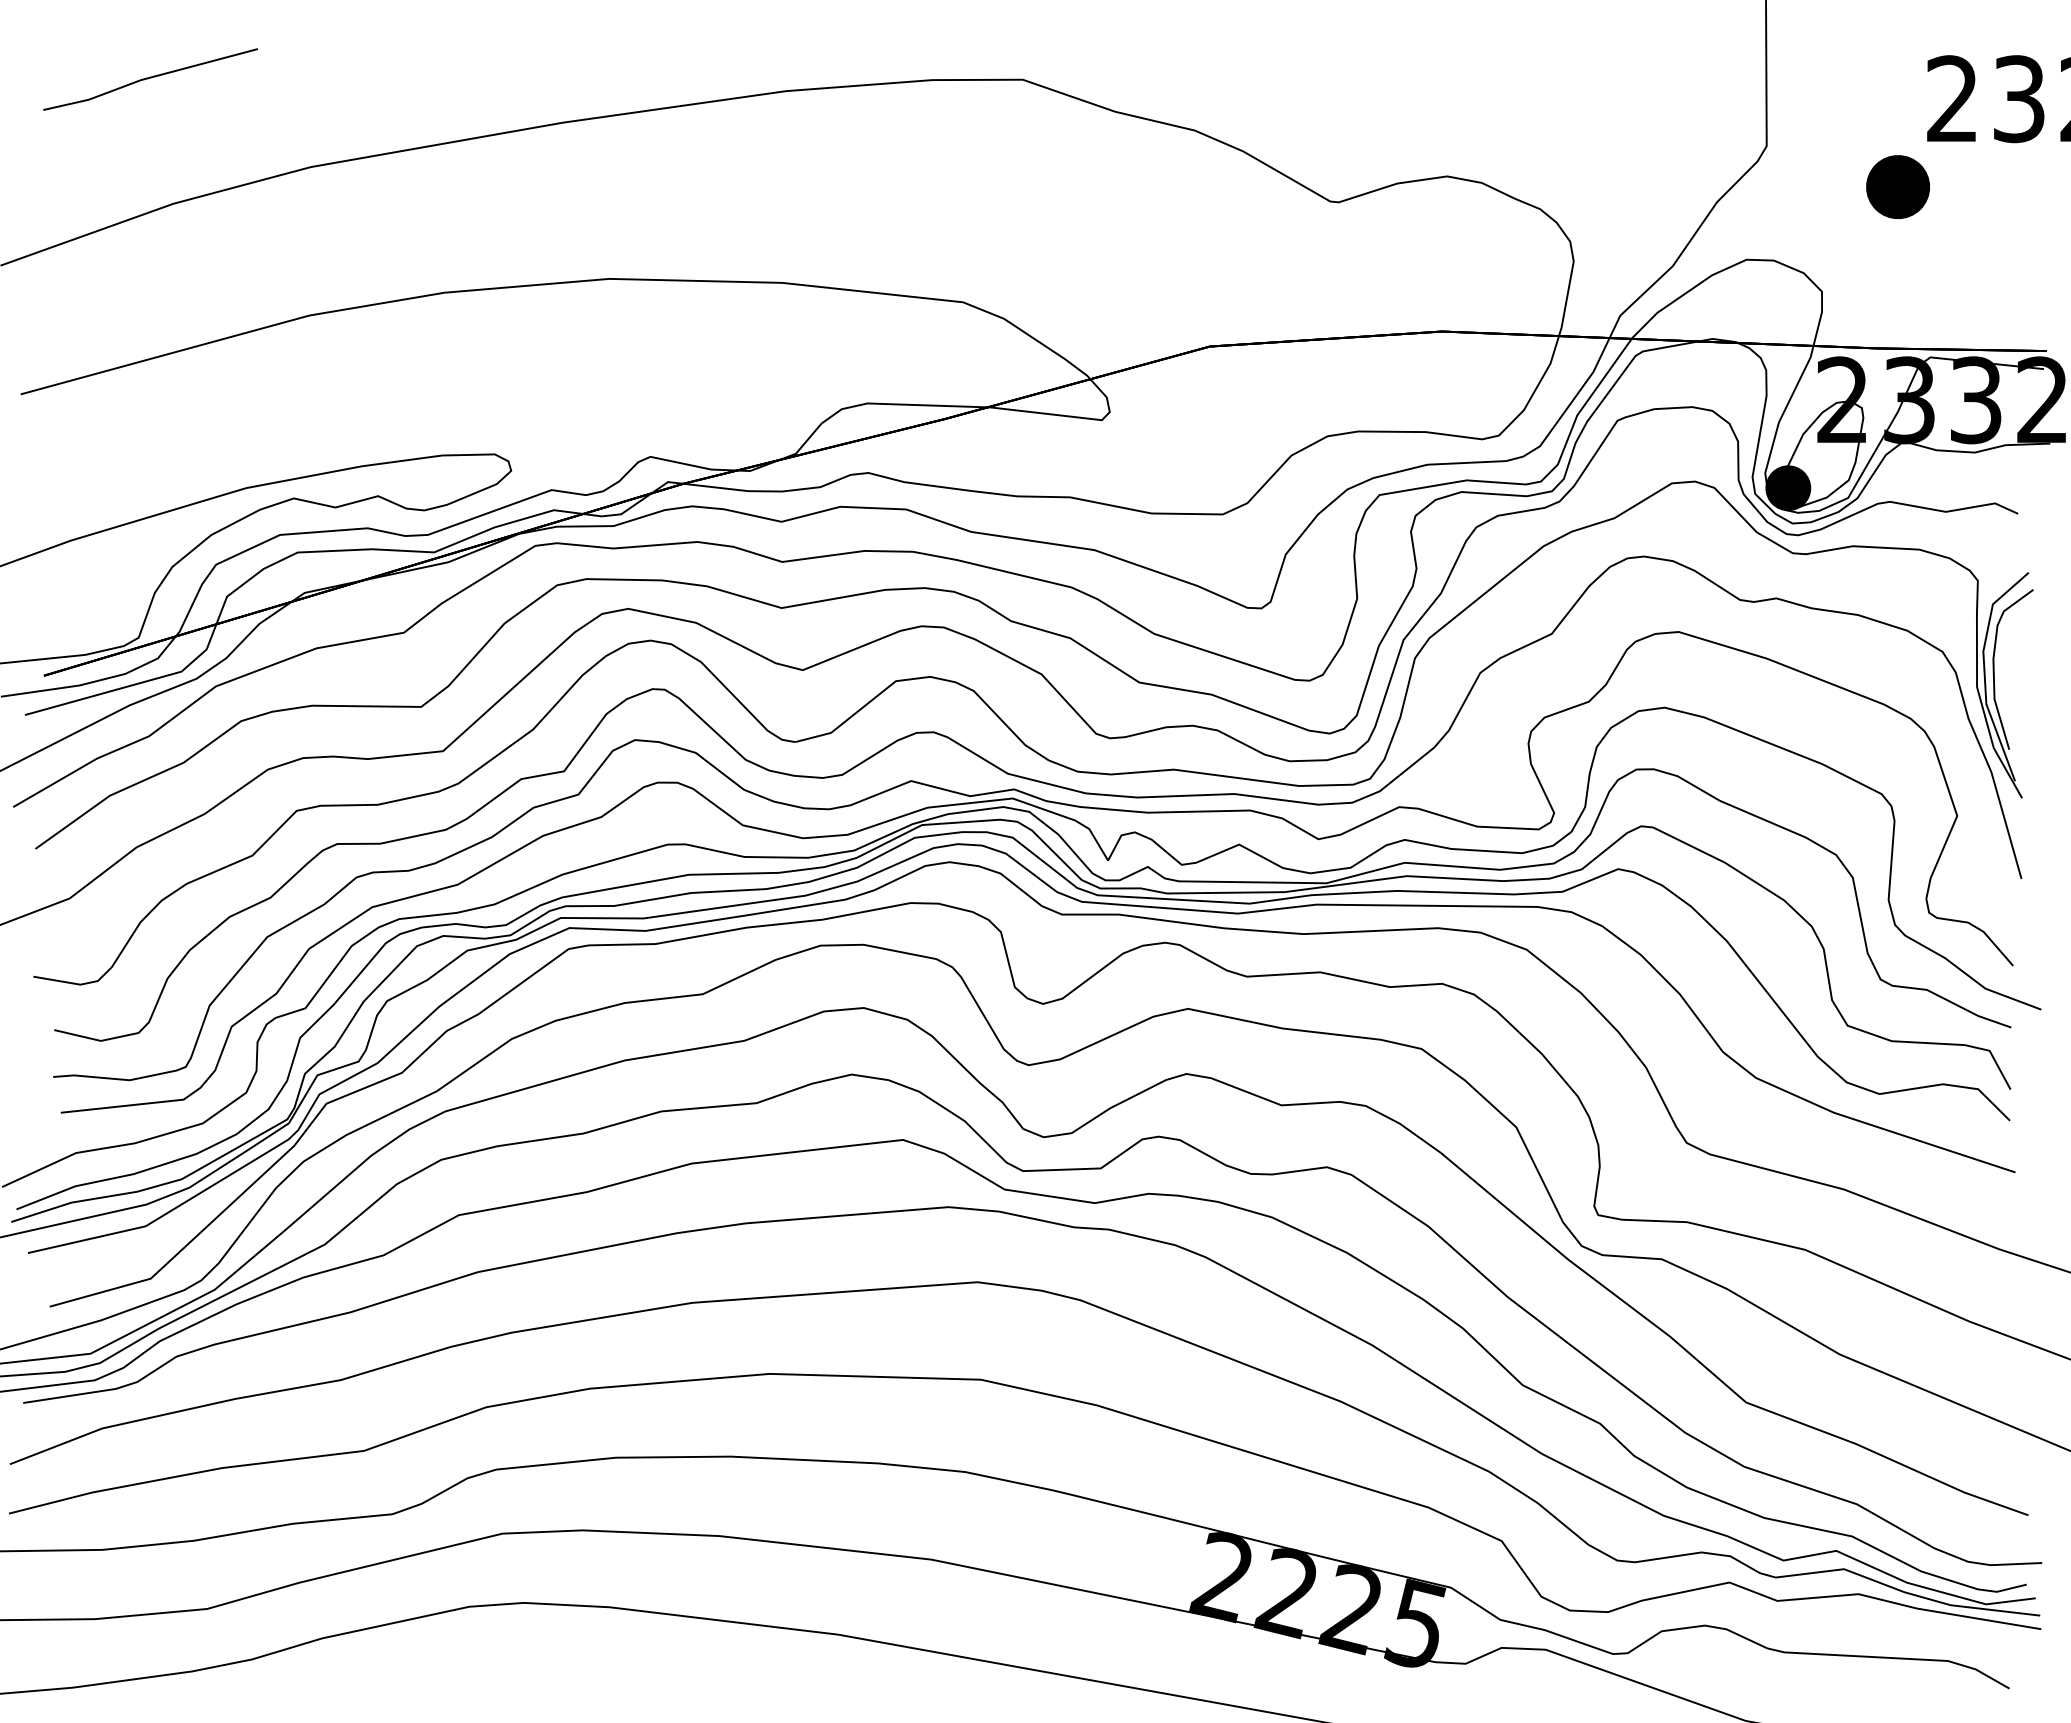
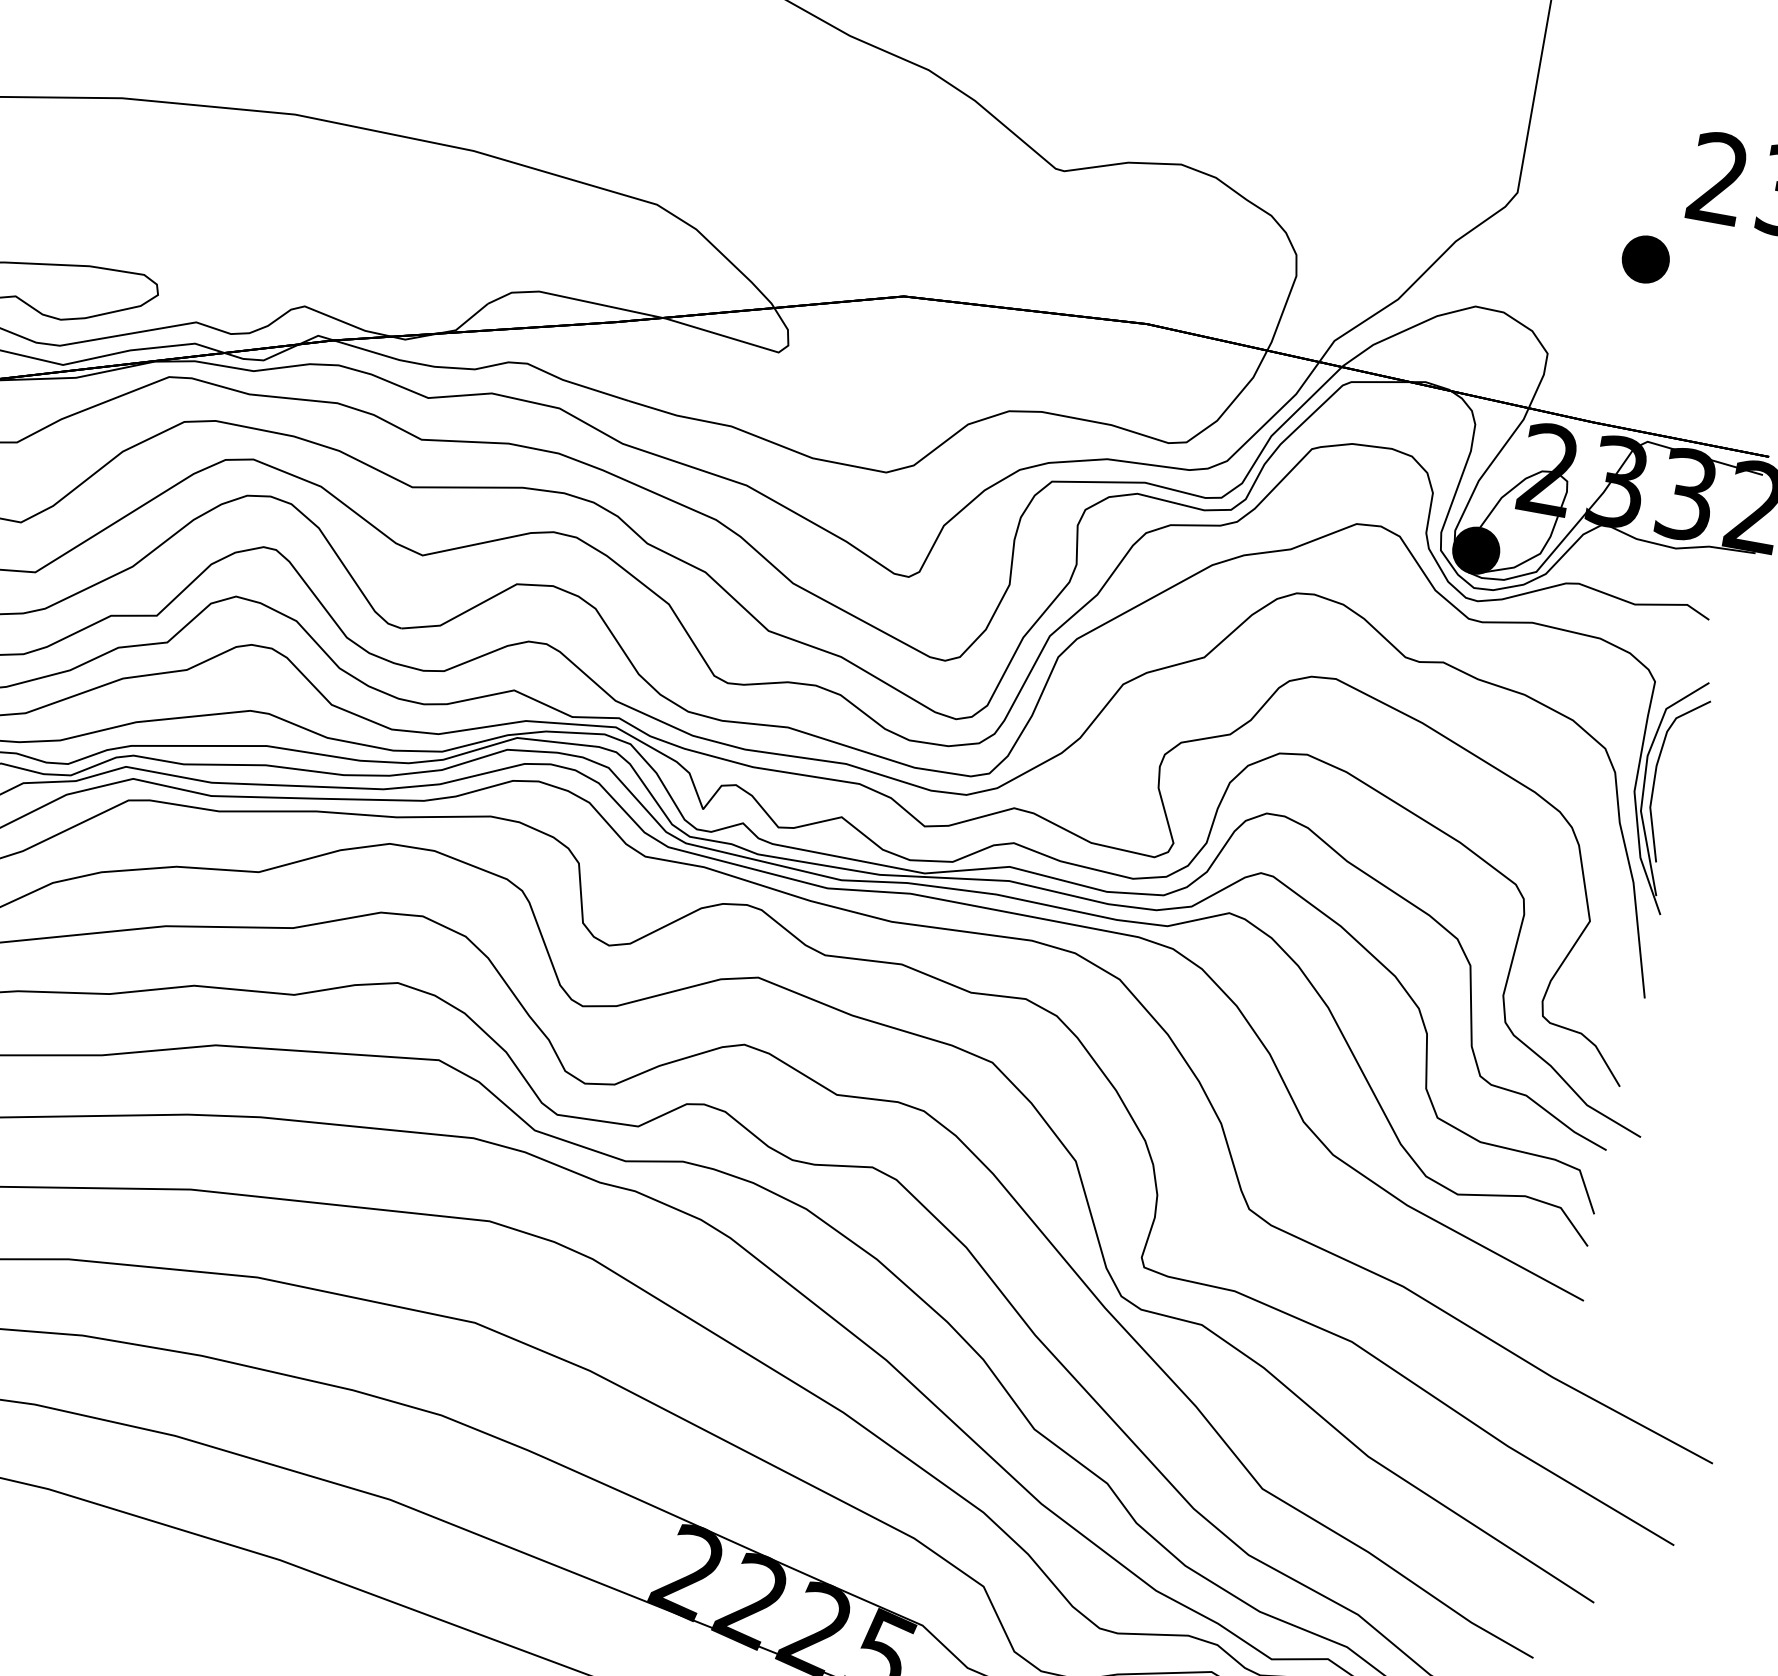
part: (1897, 186) -> (1645, 258), size x0.71

